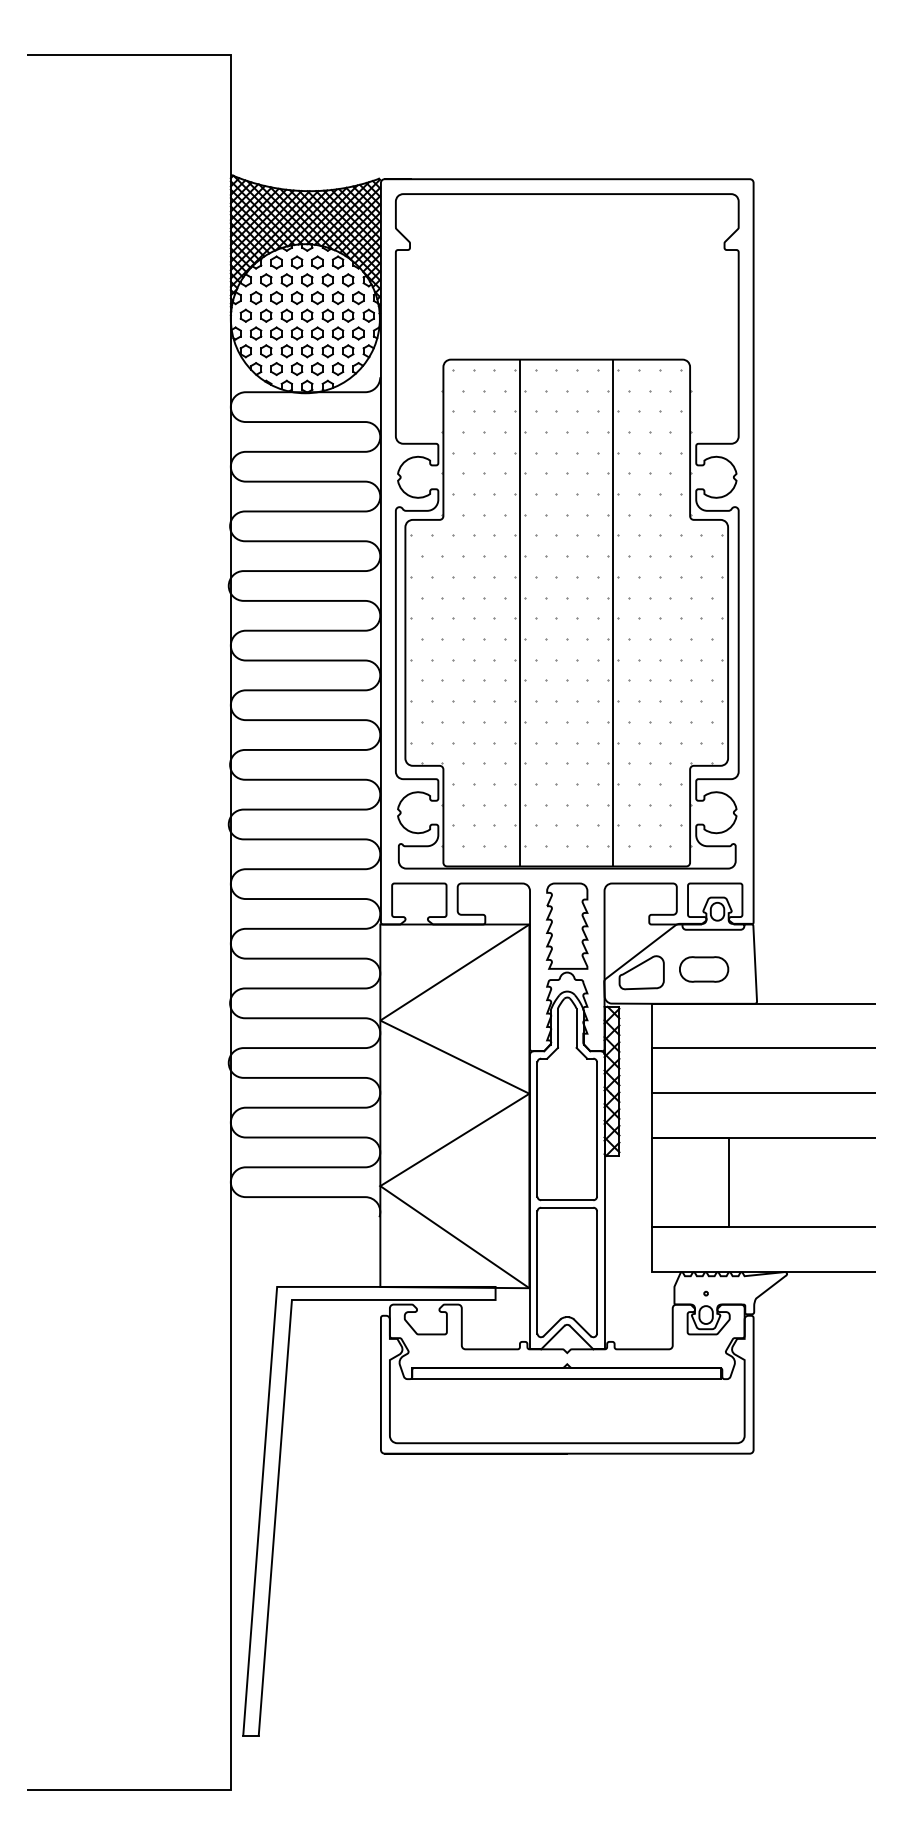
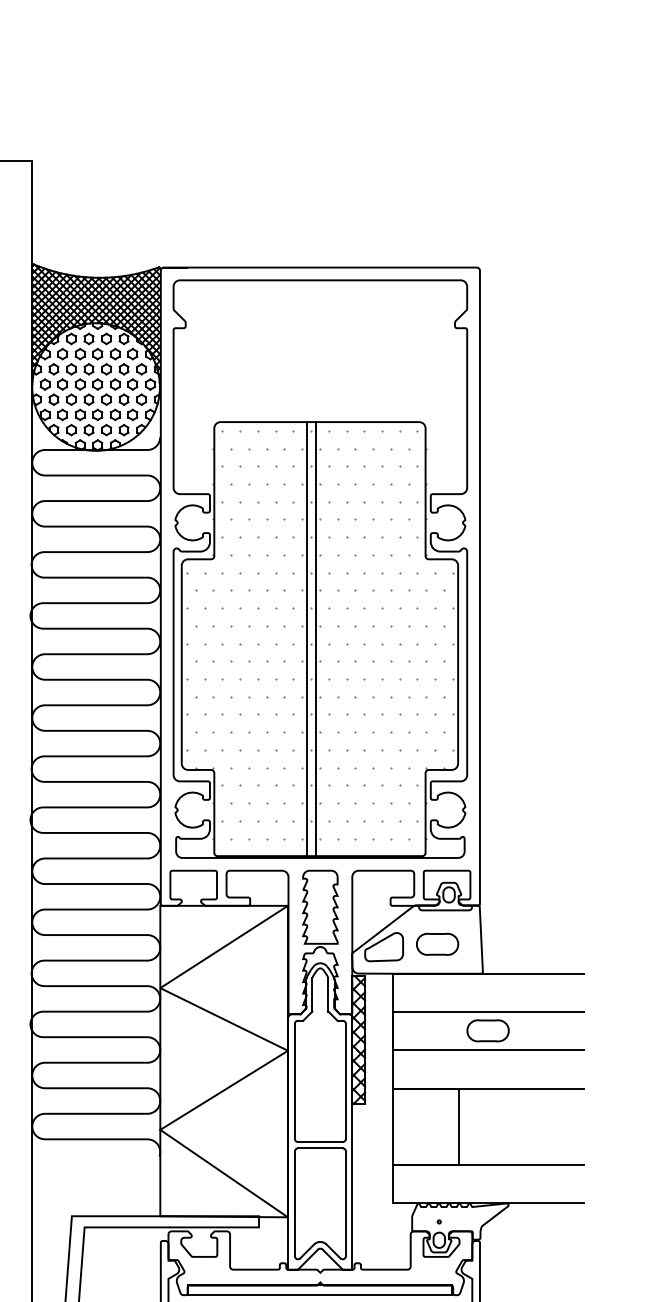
line: (520, 612) -> (307, 638), moved
line: (613, 612) -> (316, 638), moved
part: (763, 1070) -> (488, 1030), added

